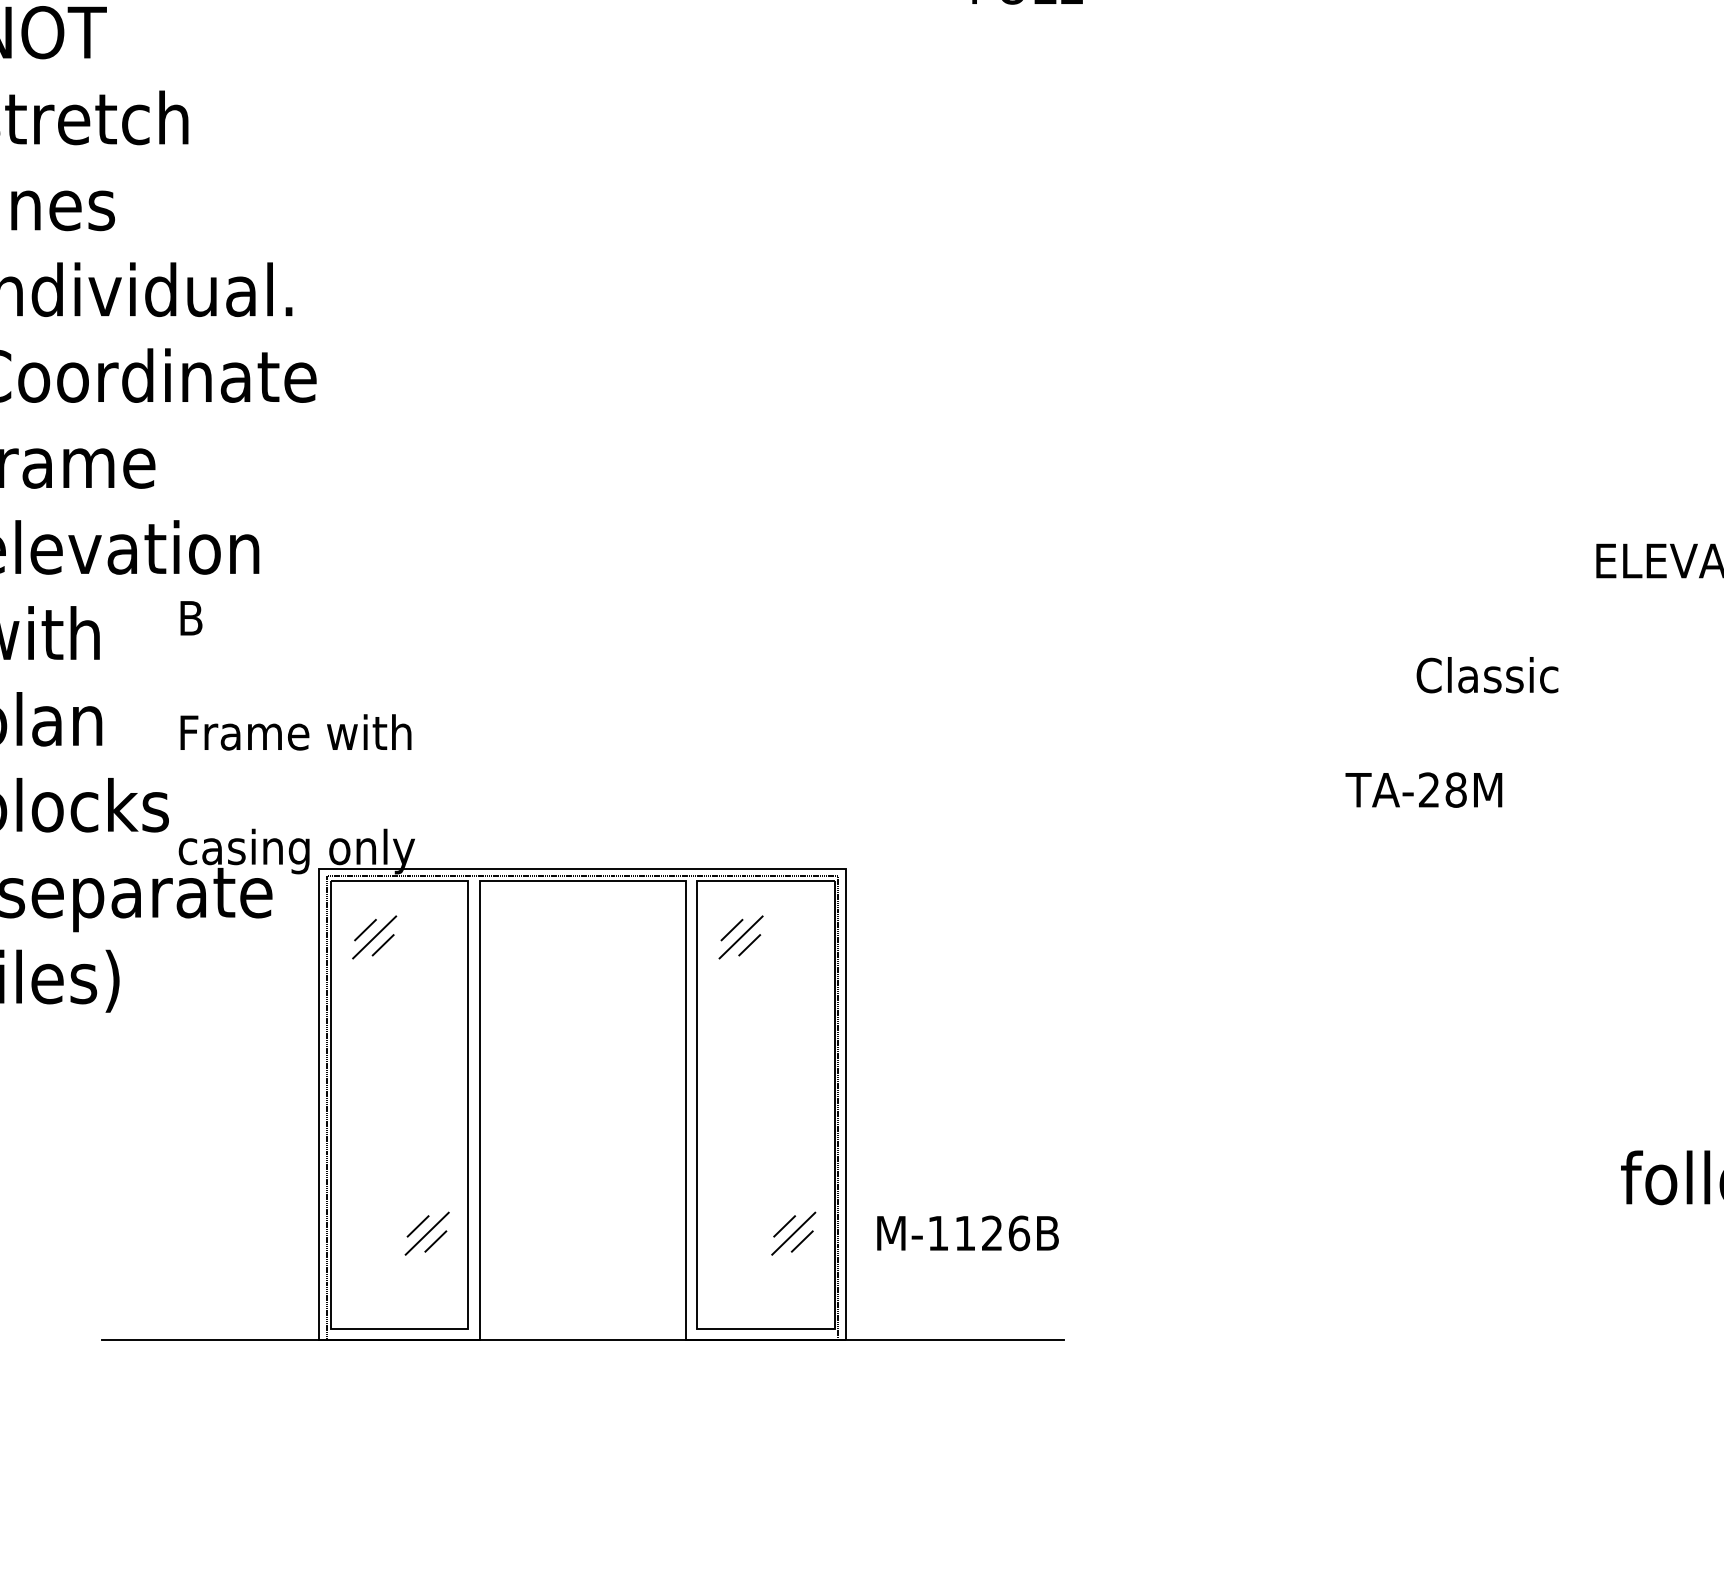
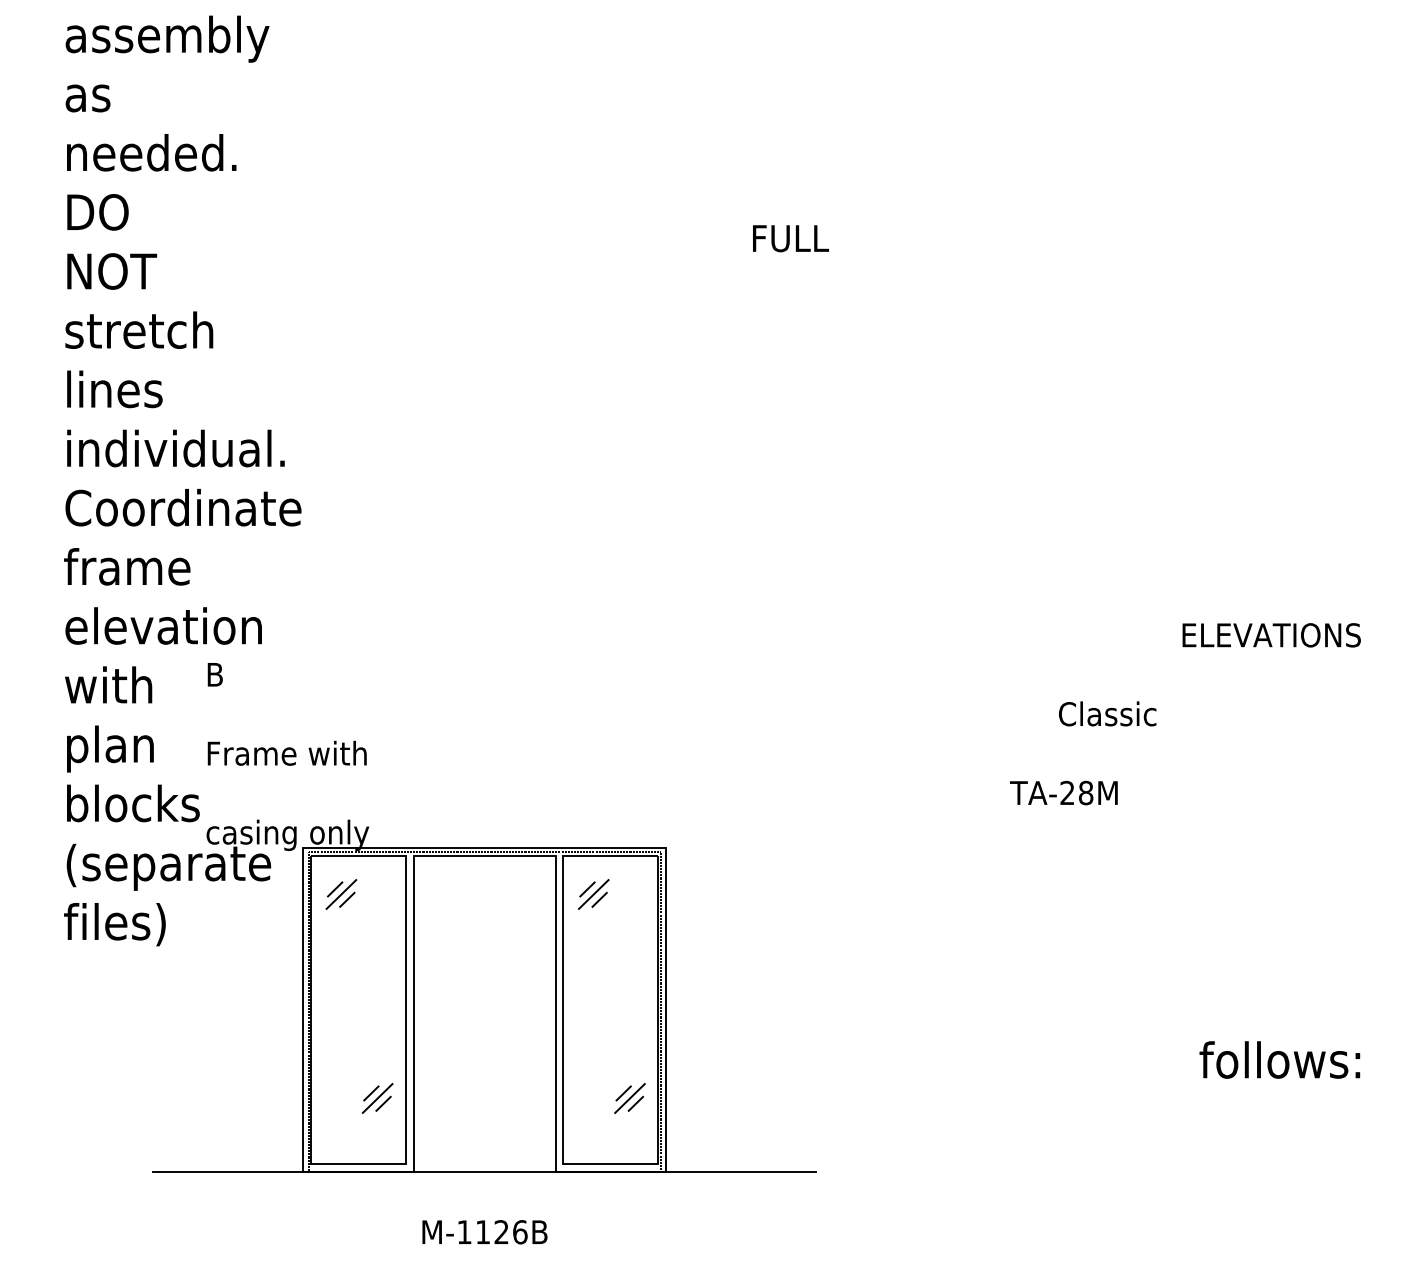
text: (967, 1233) -> (484, 1232), moved

